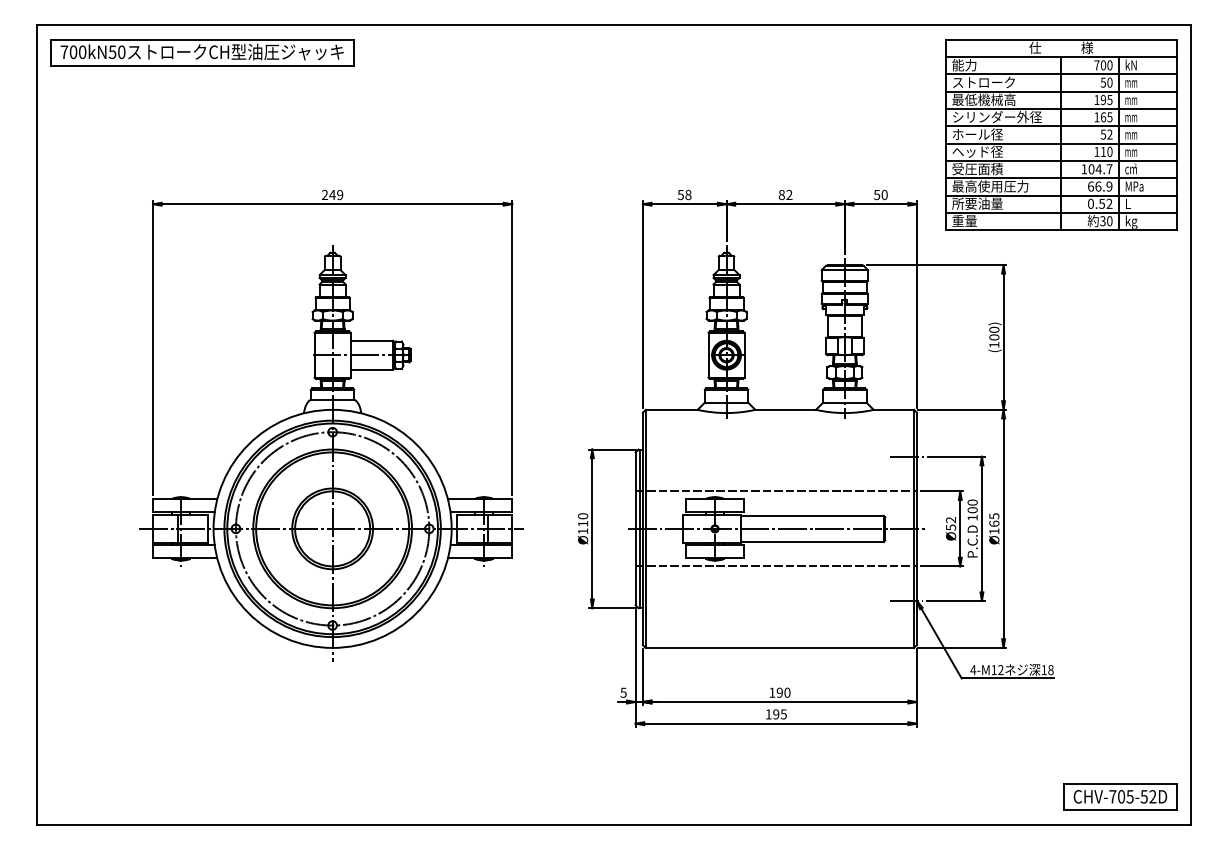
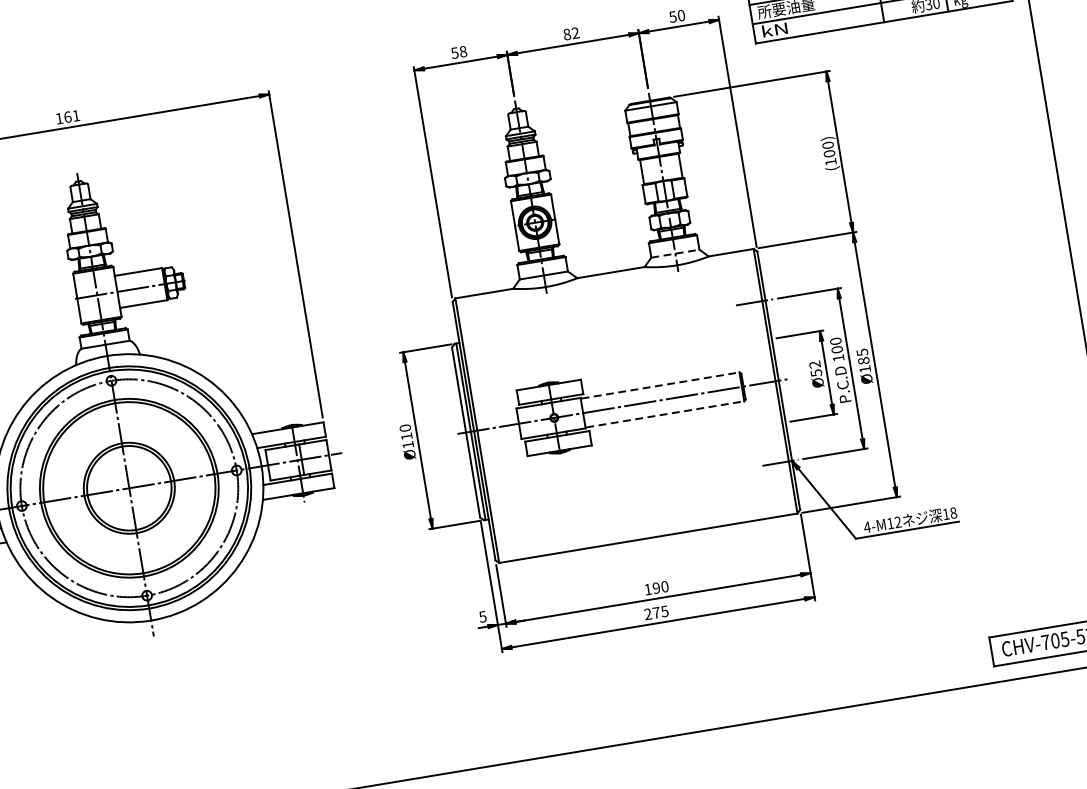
text: (332, 194) -> (67, 116), 249 -> 161
text: (964, 220) -> (774, 29), 重量 -> kN
line: (844, 402) -> (674, 253), solid -> dashed
line: (776, 491) -> (615, 365), removed
line: (813, 515) -> (661, 384), solid -> dashed
text: (994, 523) -> (863, 360), Ø165 -> Ø185
line: (813, 541) -> (666, 413), solid -> dashed
line: (776, 566) -> (629, 448), removed
text: (772, 714) -> (652, 613), 195 -> 275

